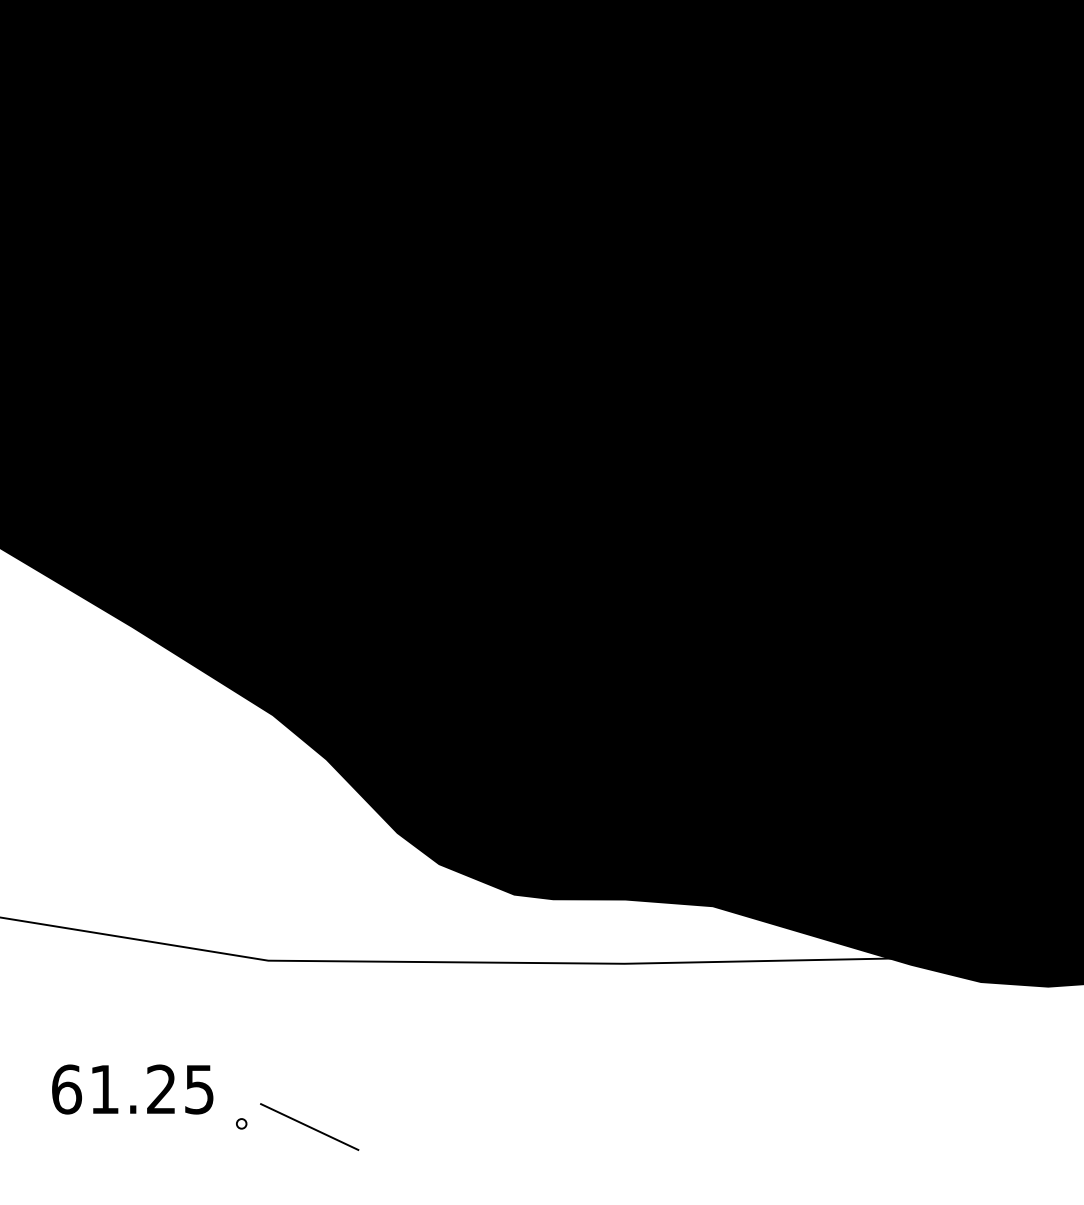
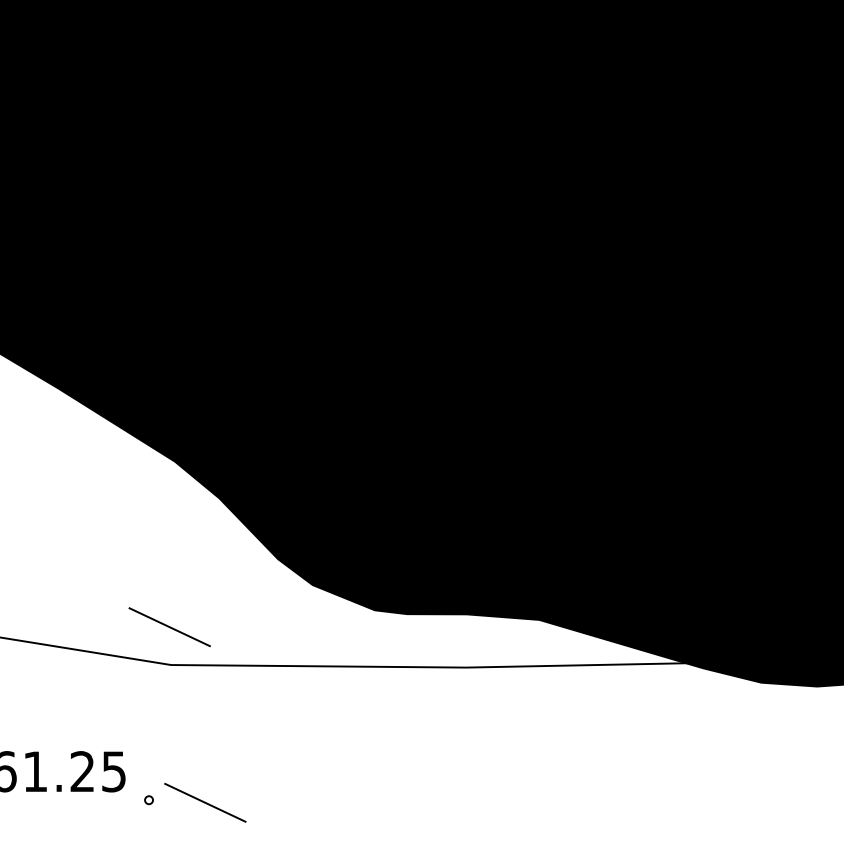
line: (266, 914) -> (169, 626), added

